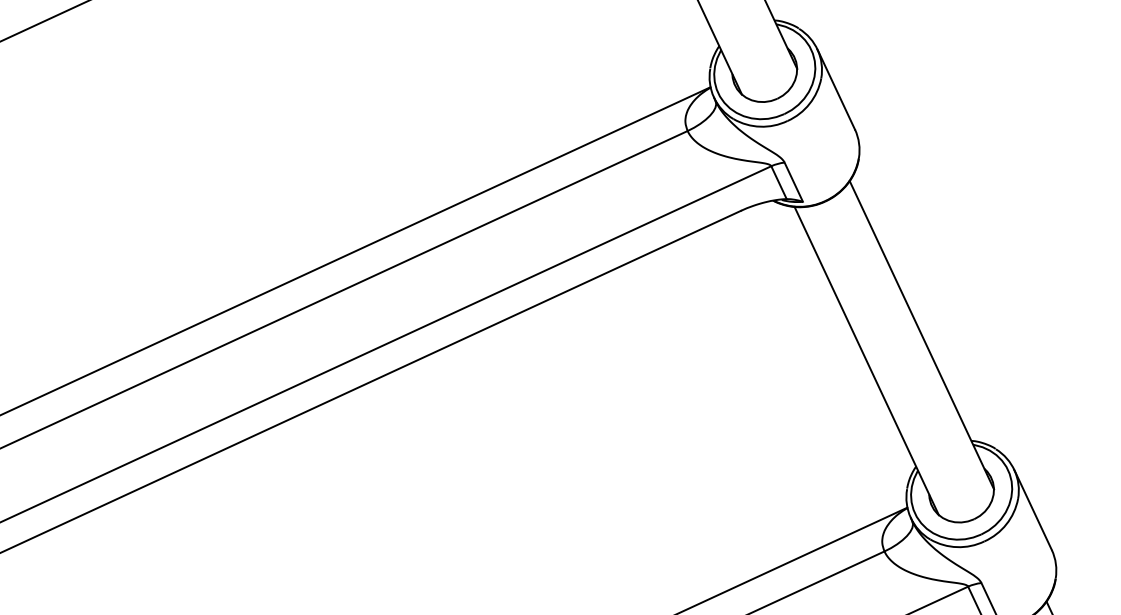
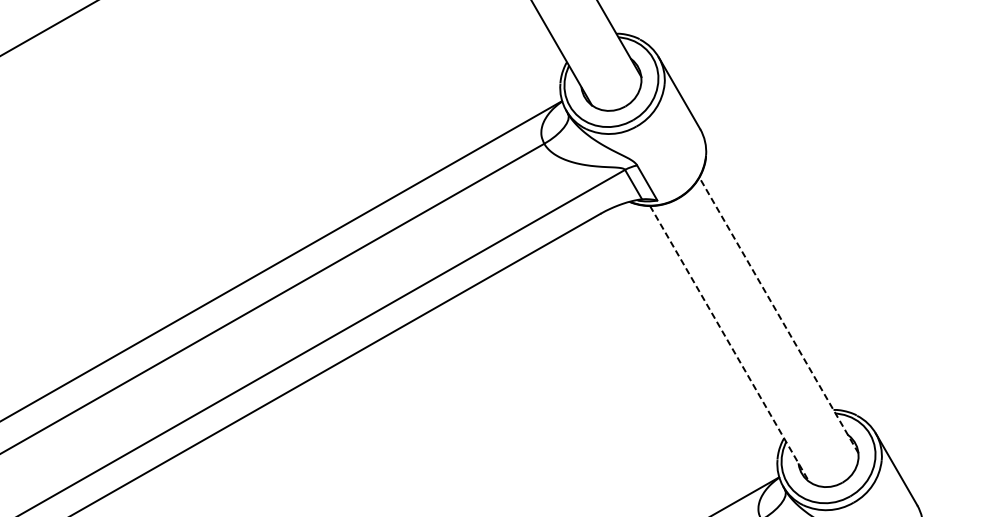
line: (921, 334) -> (778, 314), solid -> dashed
line: (866, 361) -> (729, 344), solid -> dashed

